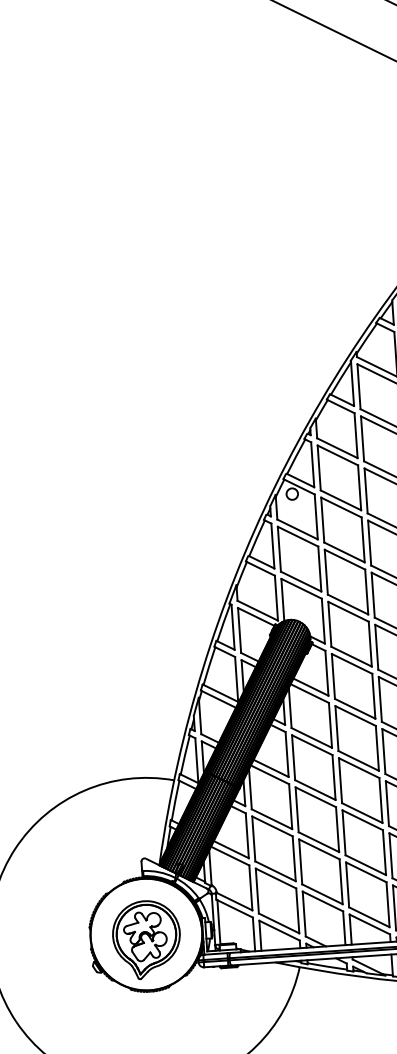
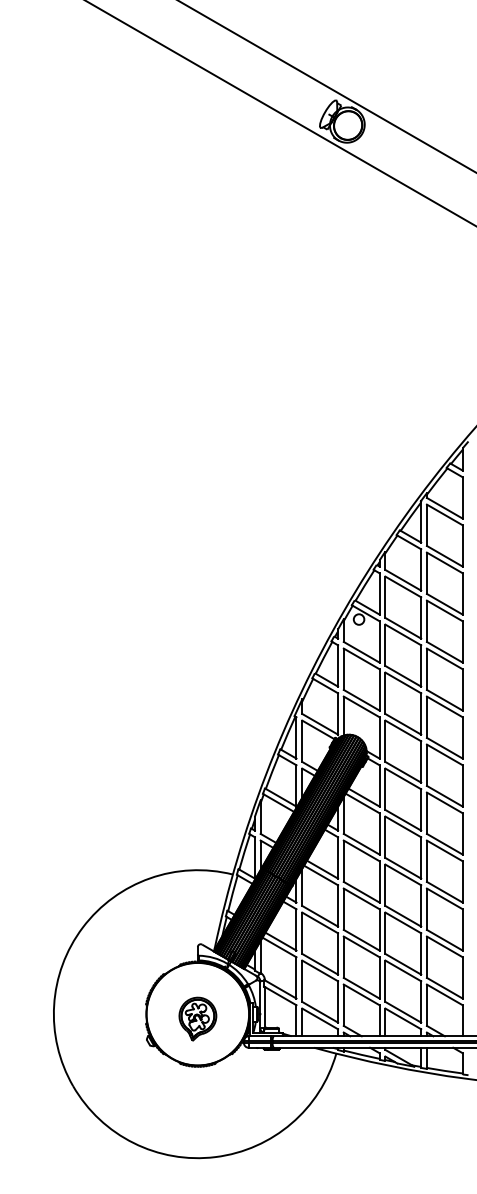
part: (146, 939) -> (197, 1018), size x0.6

